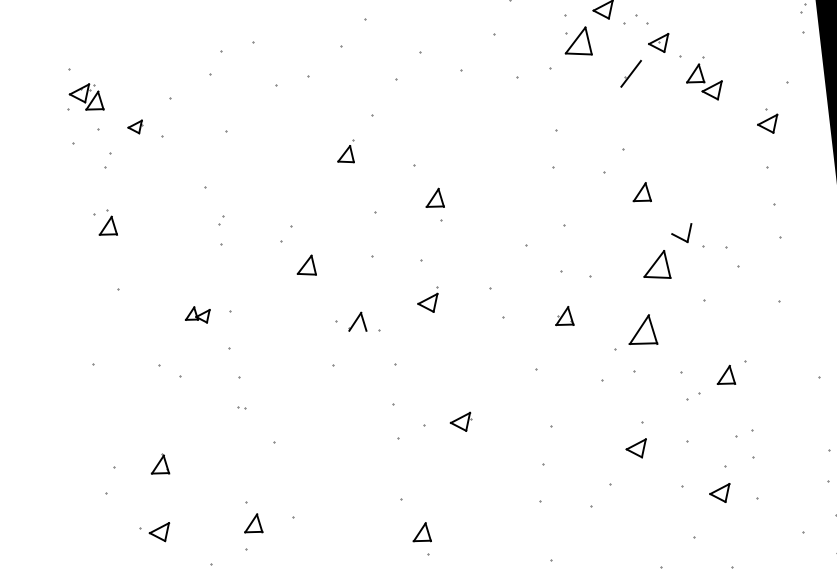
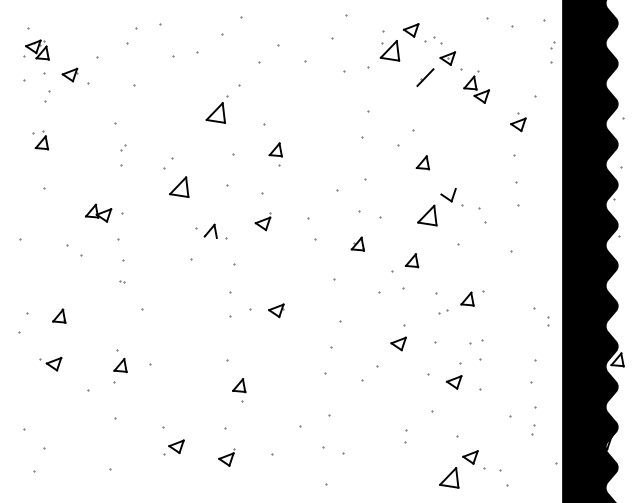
part: (134, 126) -> (69, 74), size x1.43
part: (345, 151) -> (216, 109), size x1.67
part: (306, 265) -> (179, 186), size x1.43
part: (197, 314) -> (98, 212), size x1.43
part: (641, 330) -> (411, 260), size x0.62

